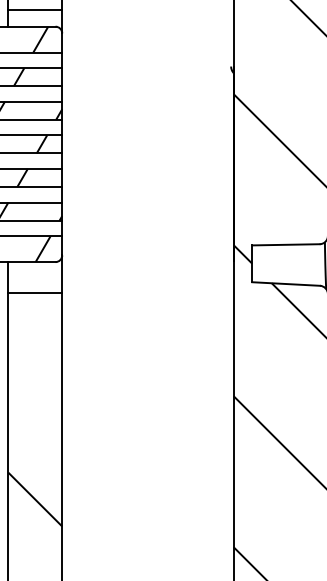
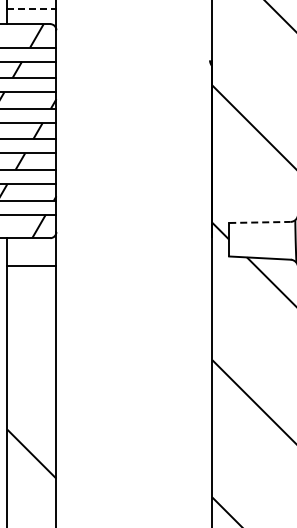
line: (35, 9) -> (32, 8), solid -> dashed
line: (285, 244) -> (259, 222), solid -> dashed

